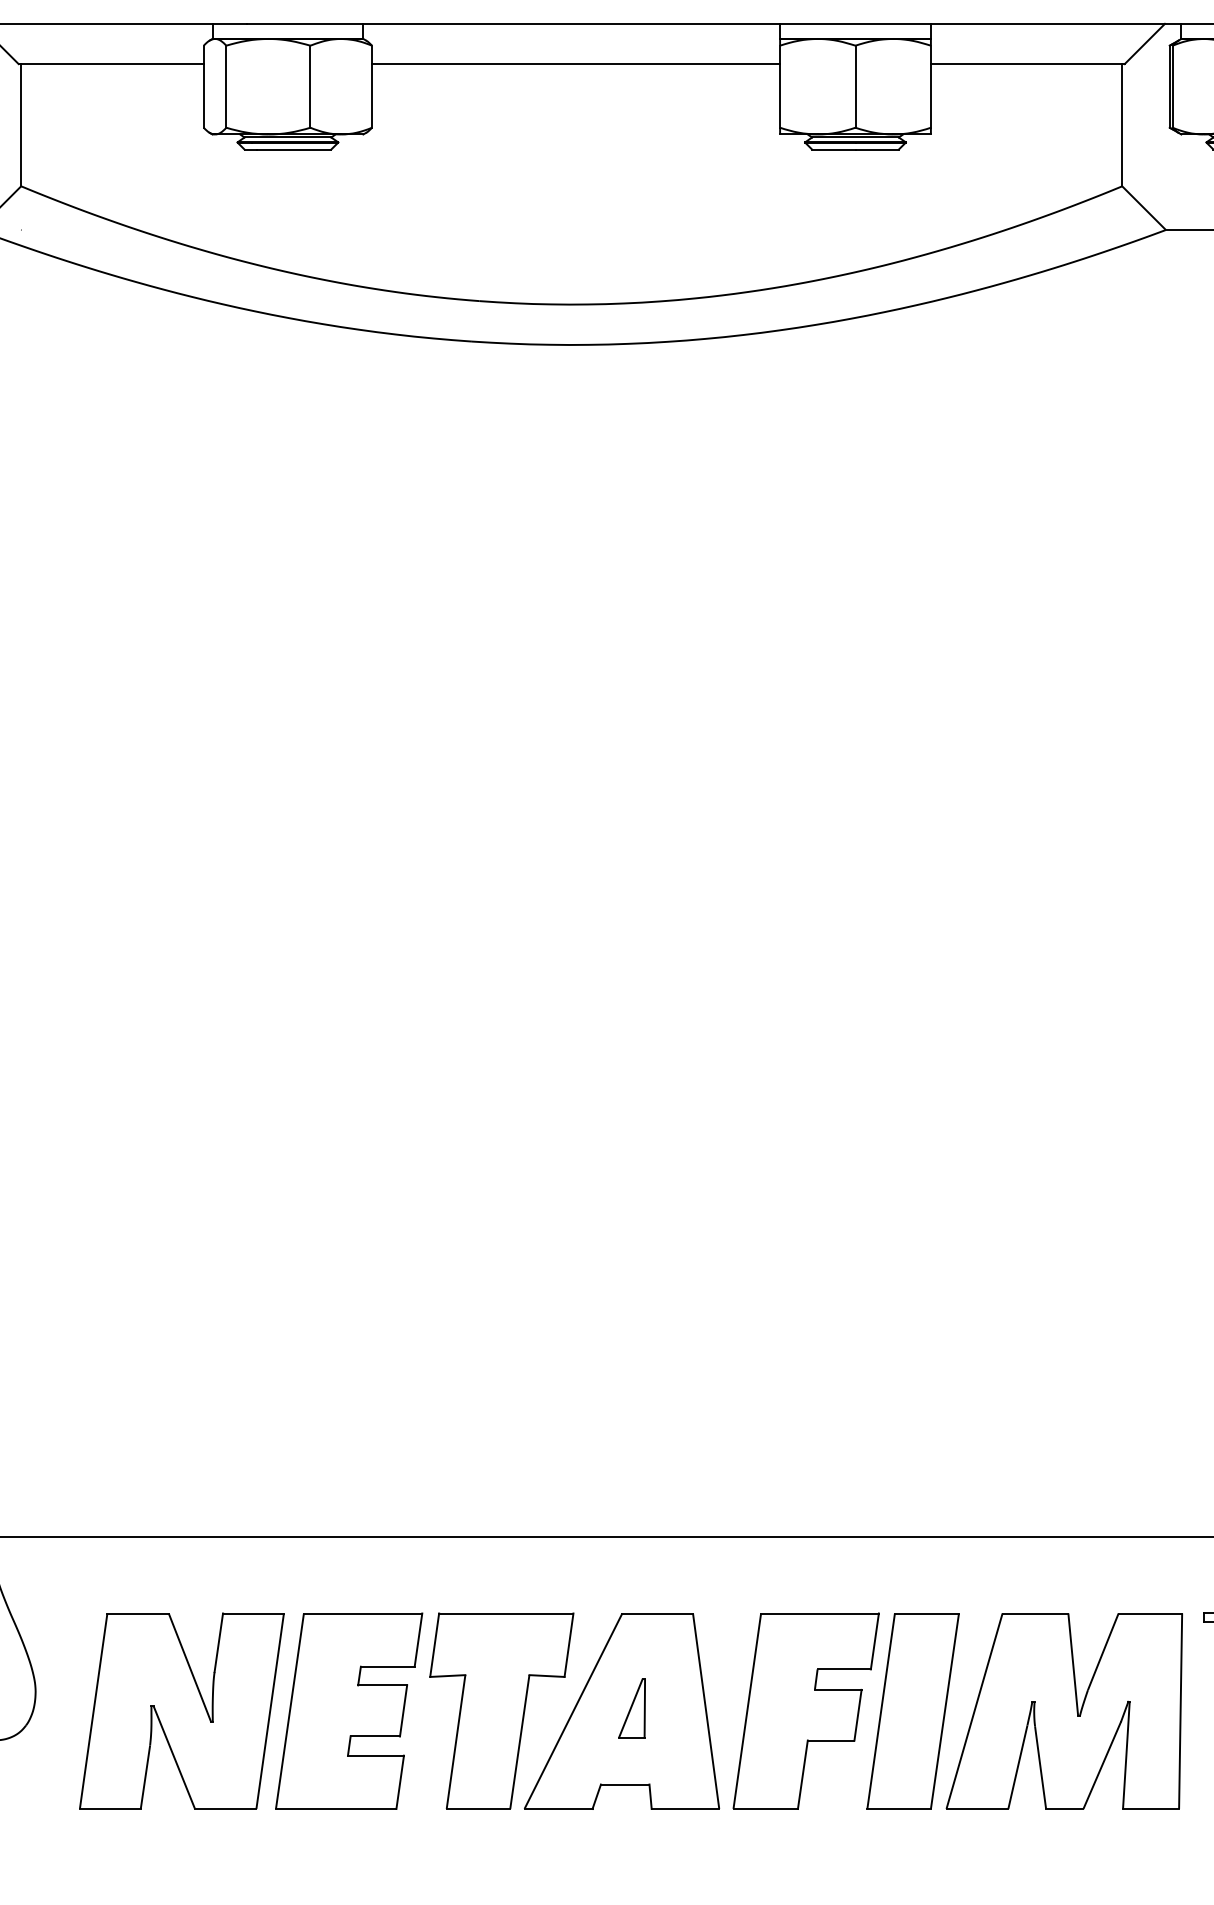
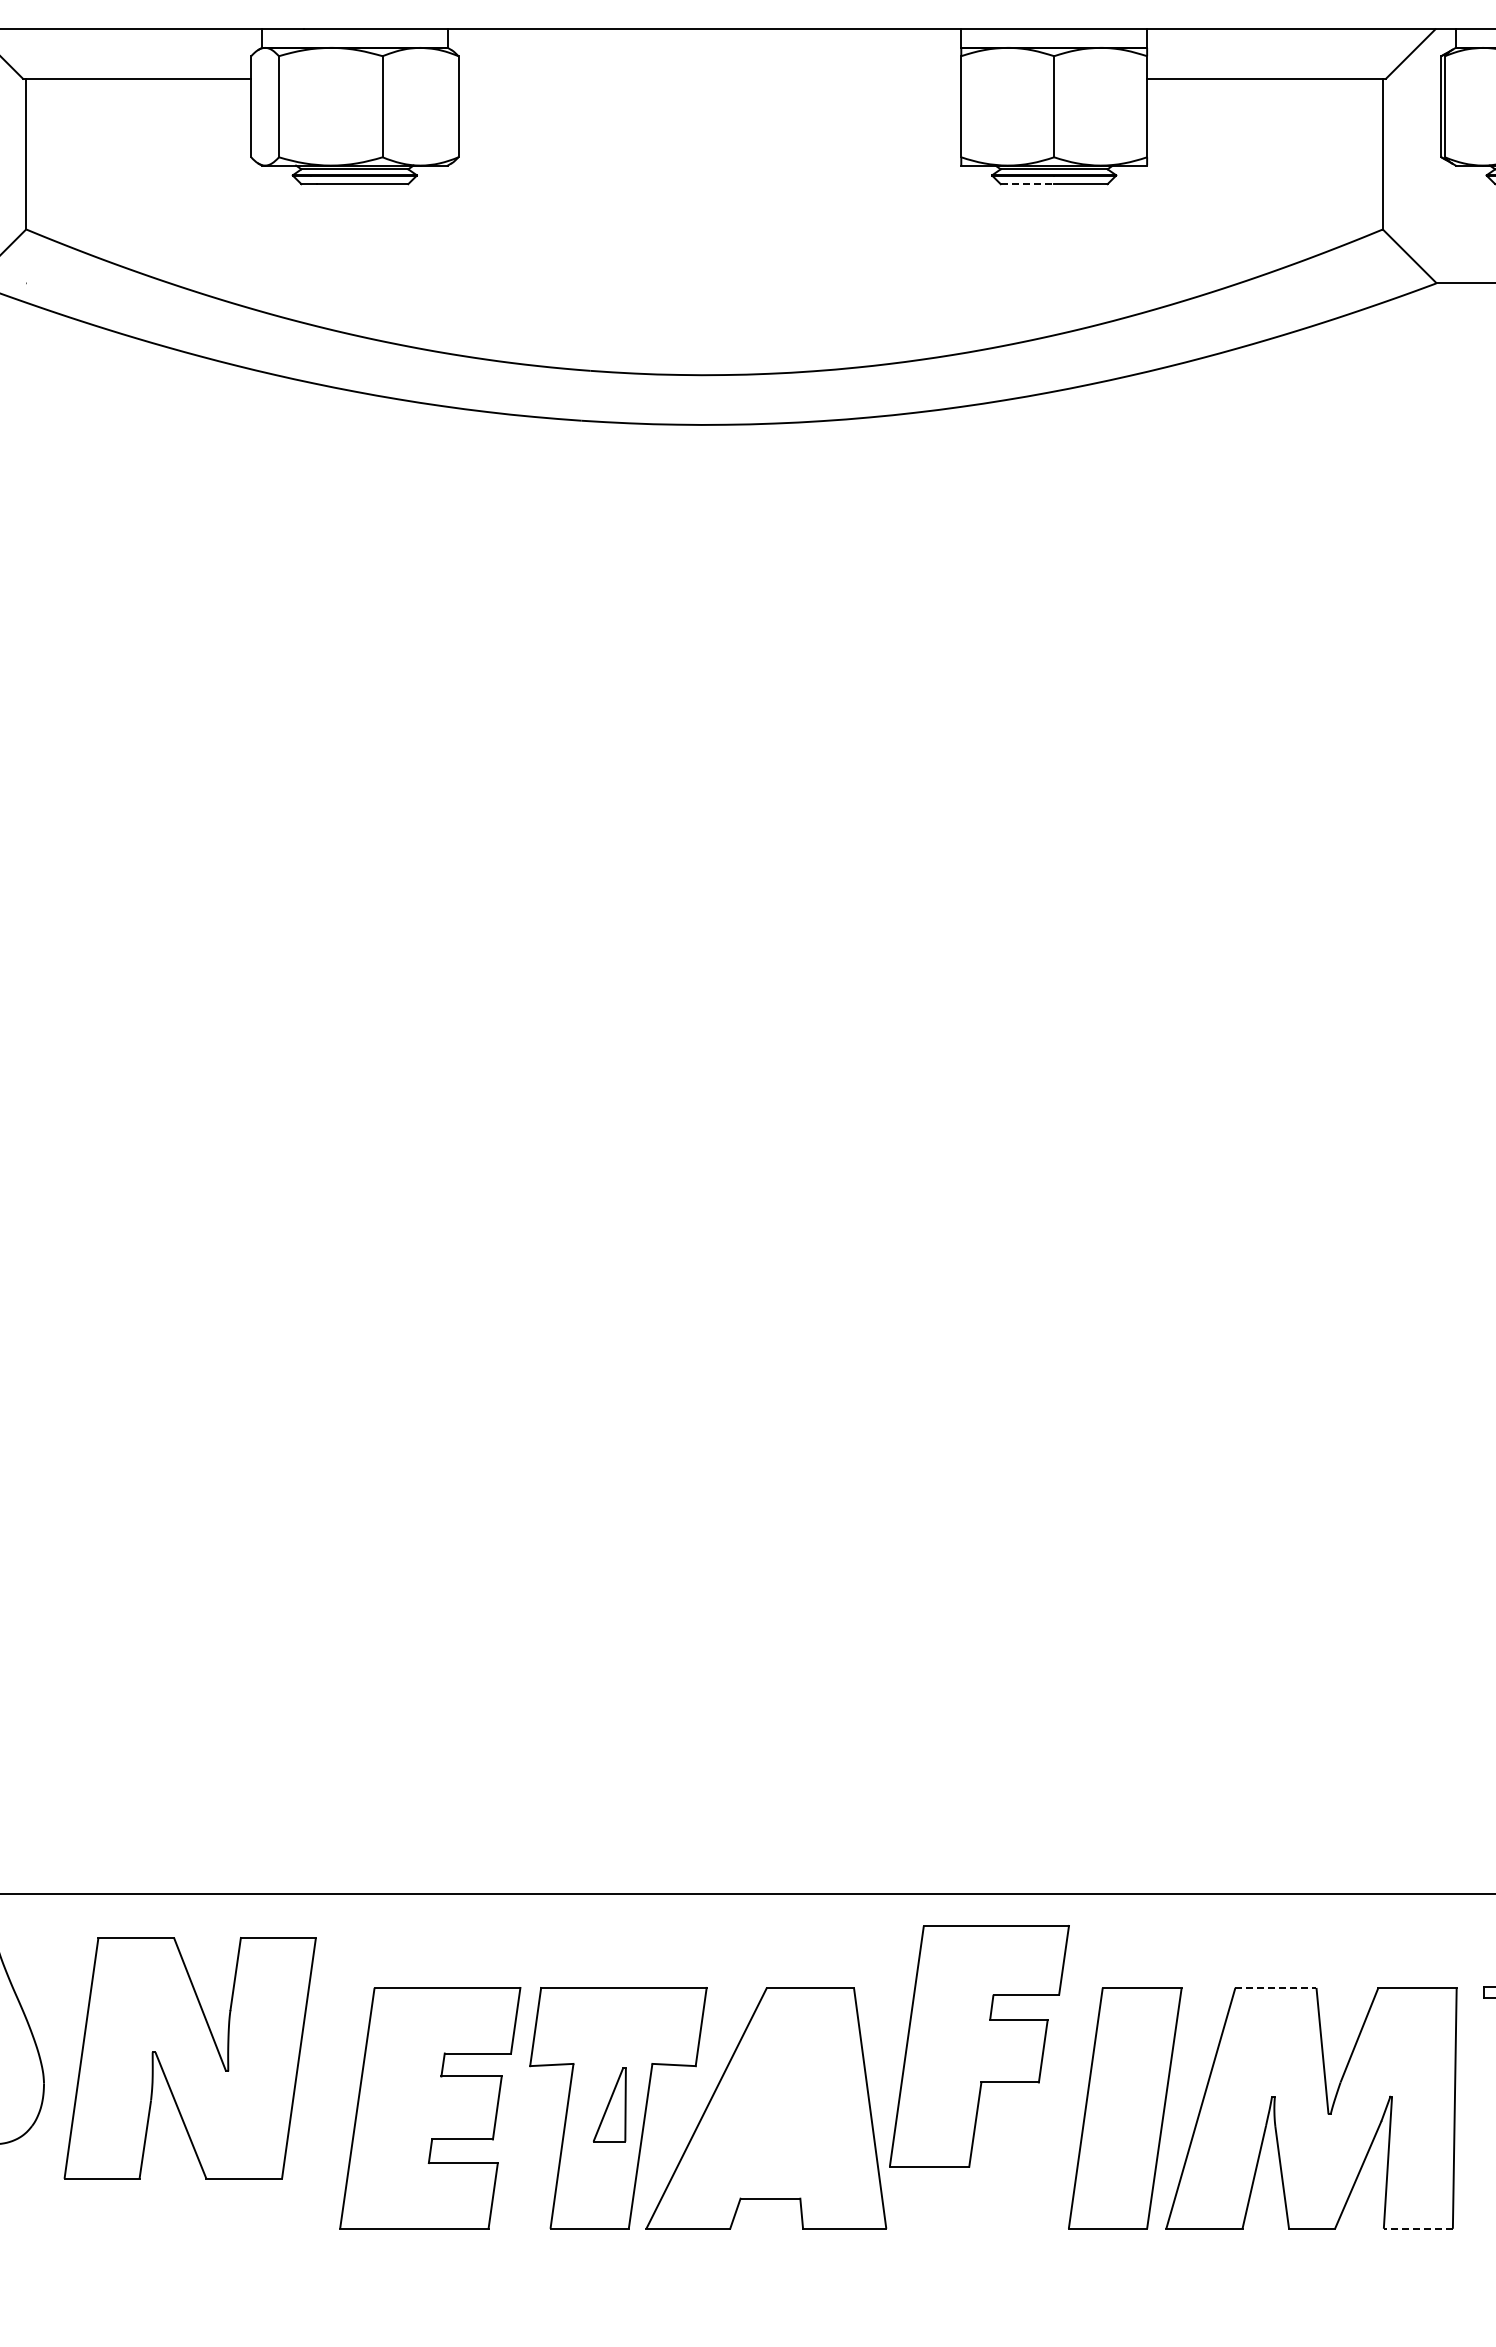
line: (575, 63) -> (709, 78), removed
line: (833, 149) -> (1027, 184), solid -> dashed
line: (1035, 1613) -> (1275, 1987), solid -> dashed
part: (631, 1708) -> (609, 2104), moved
part: (181, 1711) -> (189, 2058), moved
part: (806, 1711) -> (979, 2046), moved
line: (1151, 1808) -> (1418, 2228), solid -> dashed

